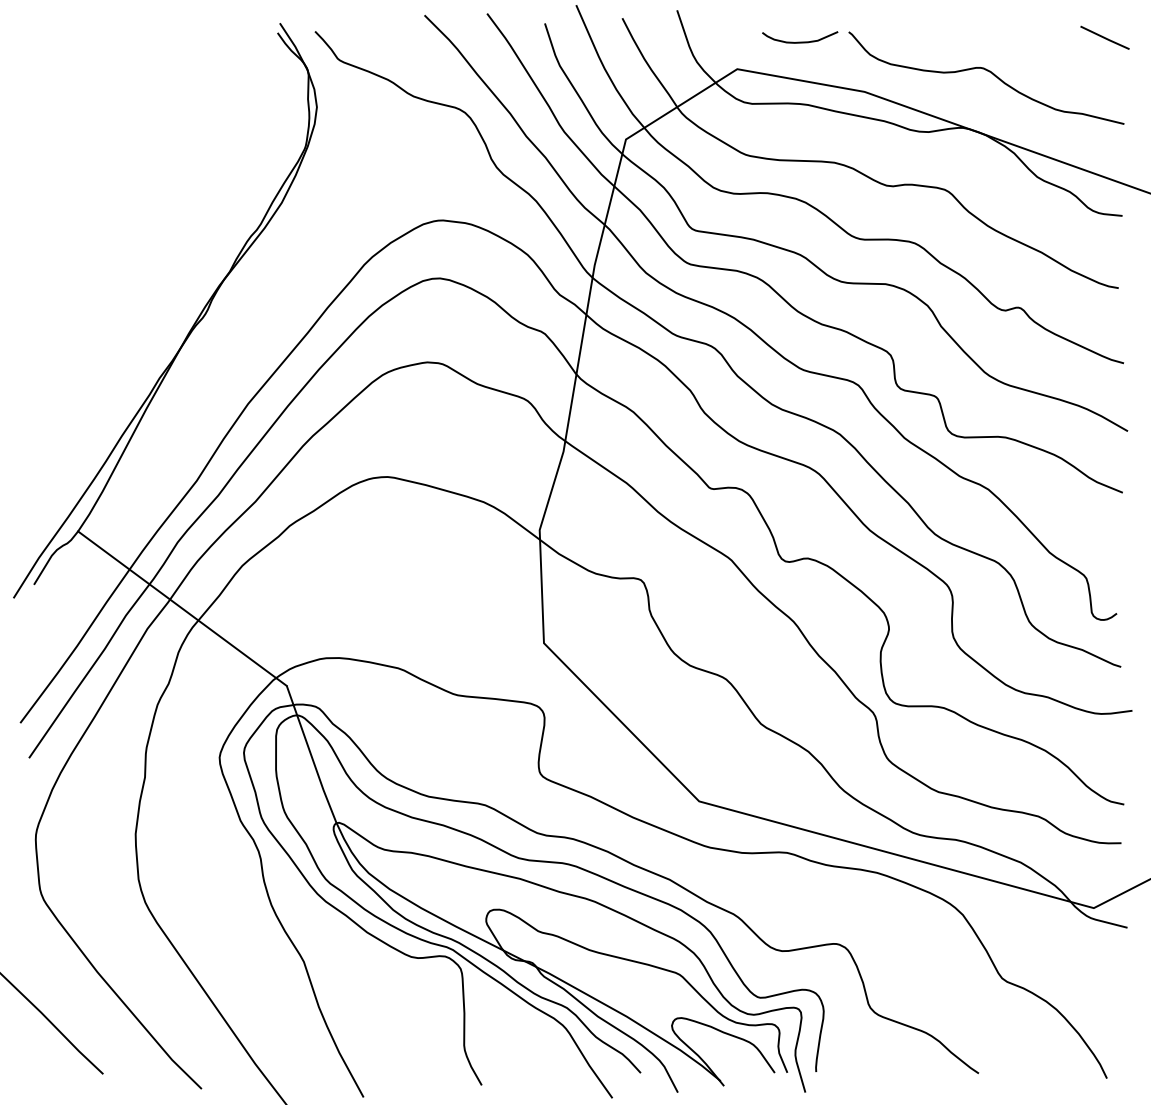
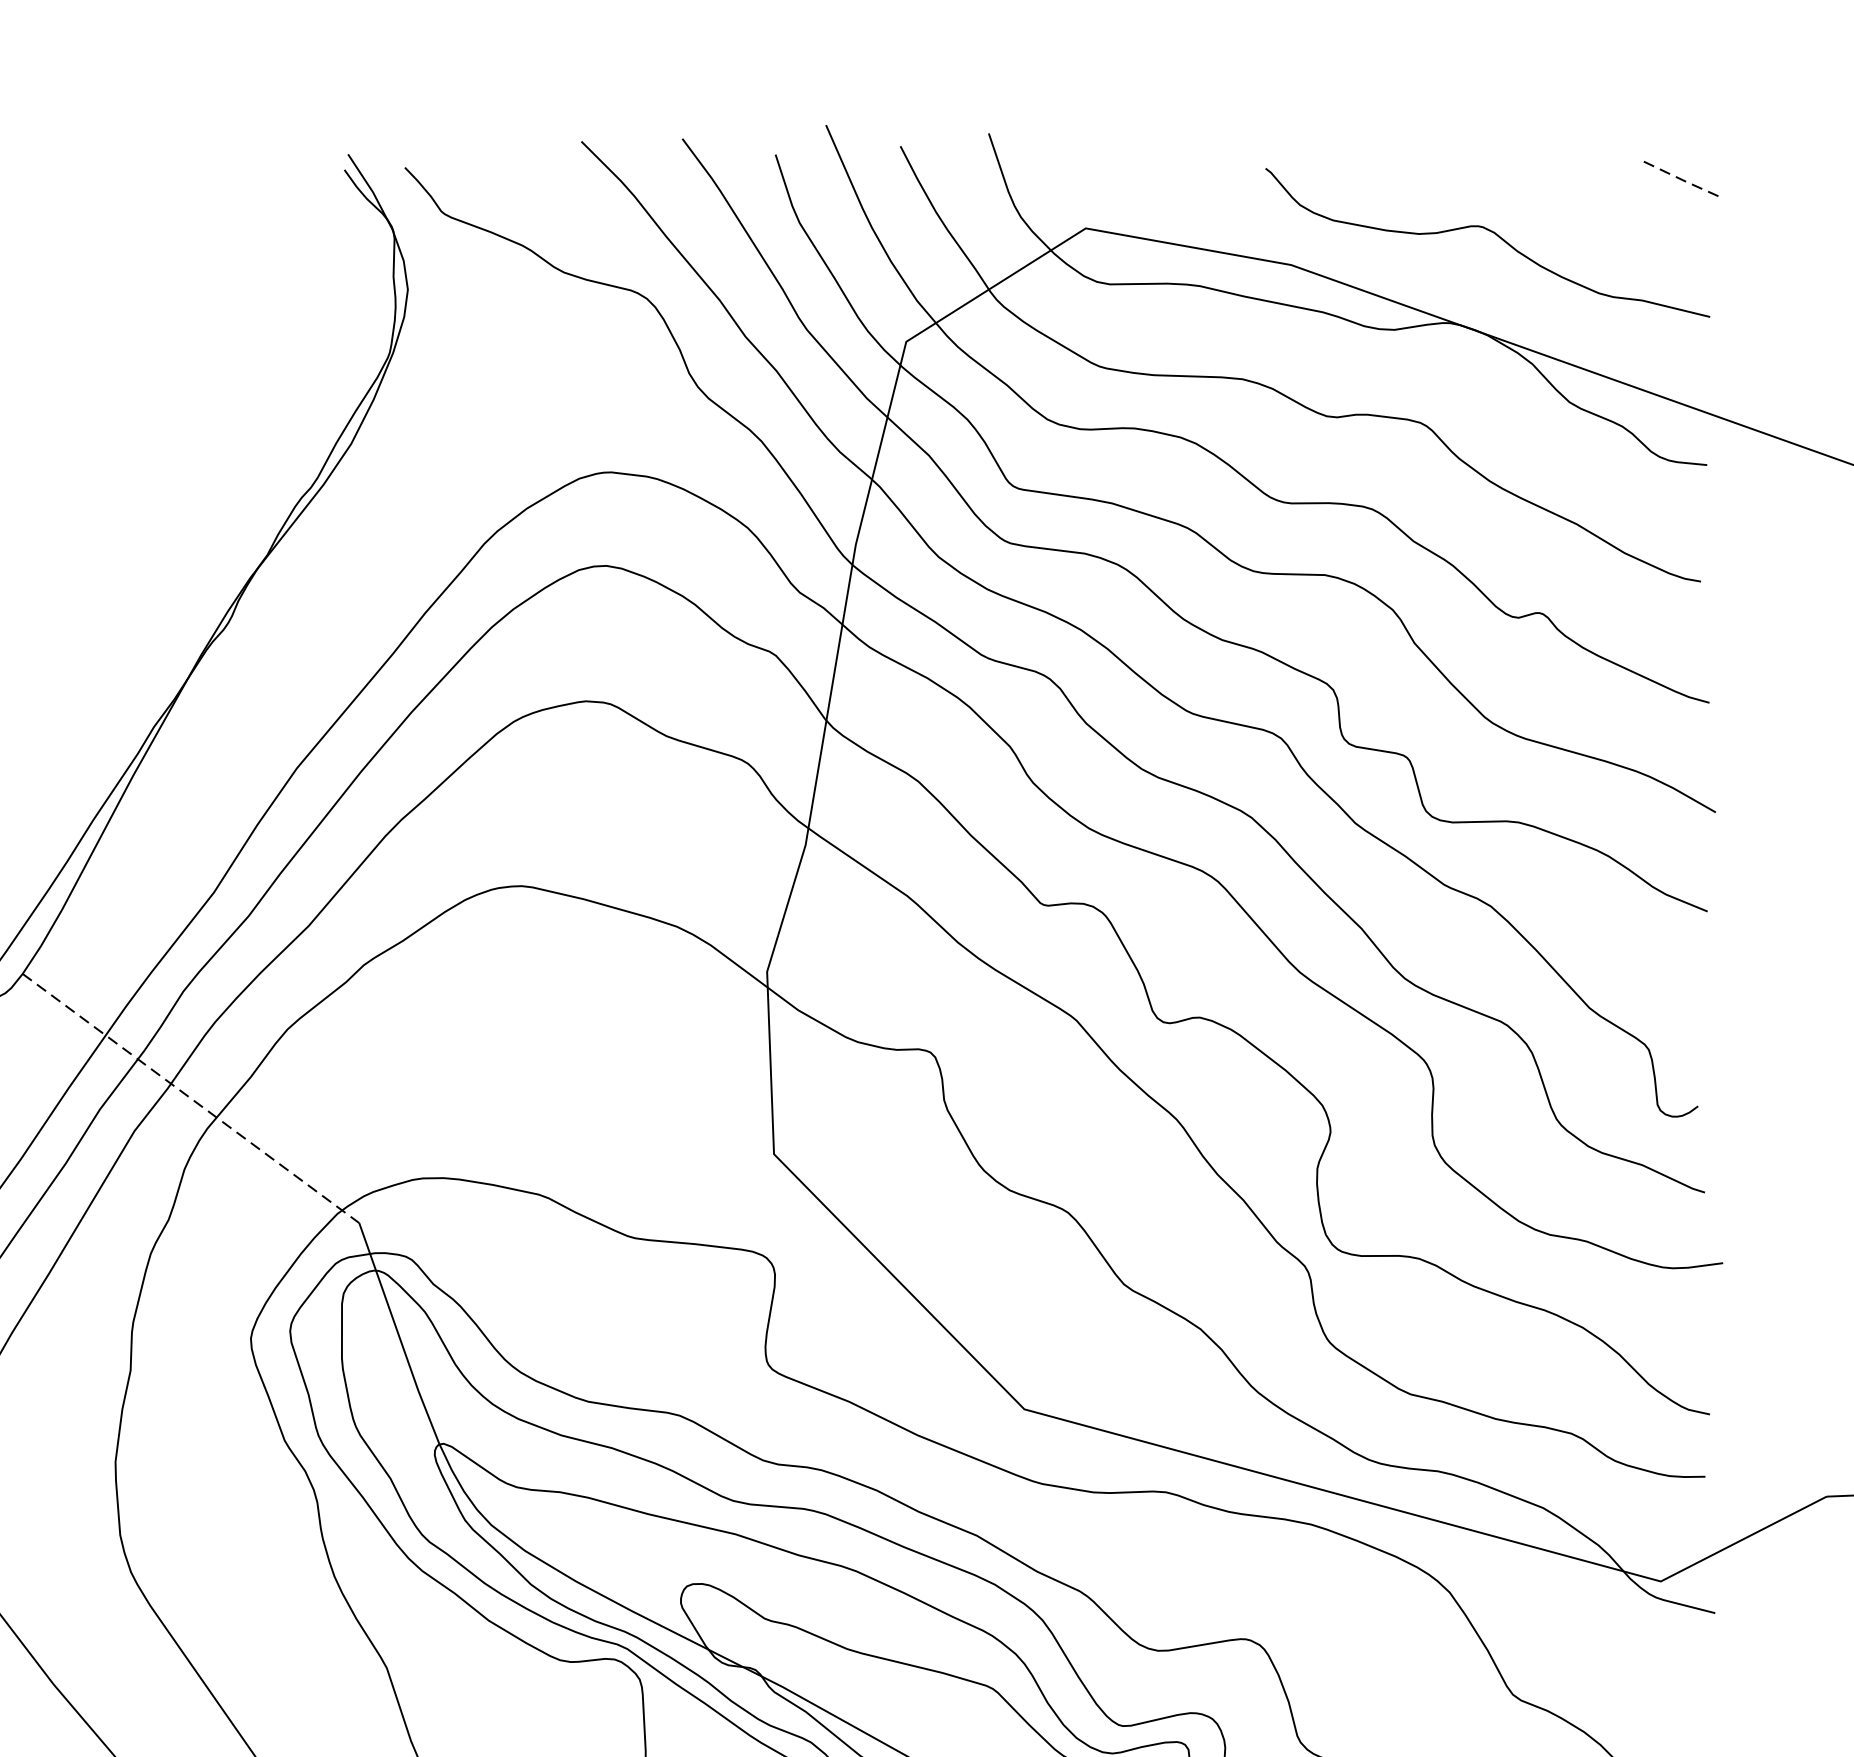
line: (1105, 38) -> (1679, 178), solid -> dashed
curve: (800, 41) -> (1187, 183), removed
line: (182, 608) -> (191, 1098), solid -> dashed

